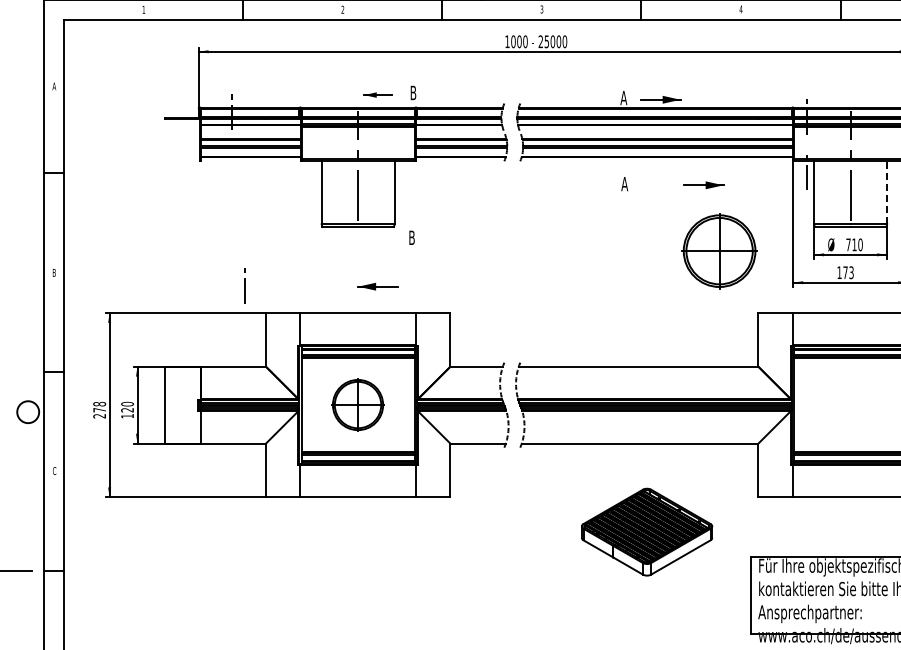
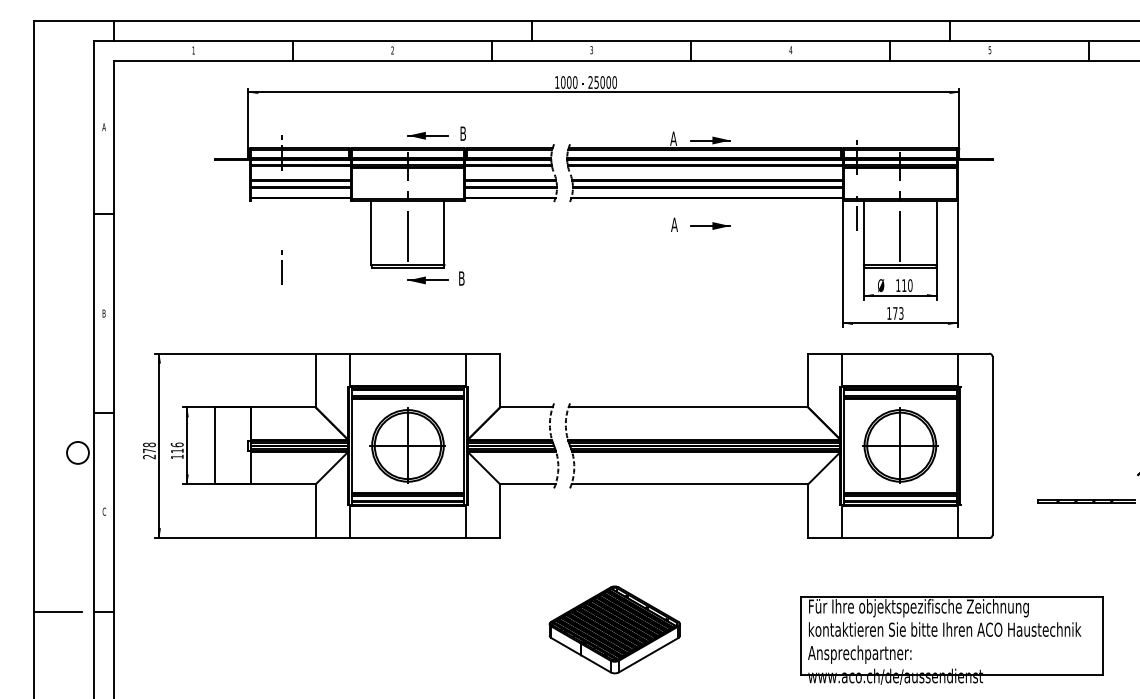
part: (377, 94) -> (427, 135), size x1.43
part: (703, 184) -> (710, 225), moved
line: (886, 192) -> (936, 233), dashed -> solid
text: (848, 244) -> (898, 285), 710 -> 110
part: (719, 250) -> (900, 445), moved
line: (244, 285) -> (281, 267), moved
part: (377, 286) -> (427, 280), moved
part: (357, 404) -> (407, 445), size x1.43
text: (126, 406) -> (176, 447), 120 -> 116
part: (646, 531) -> (614, 629), moved

